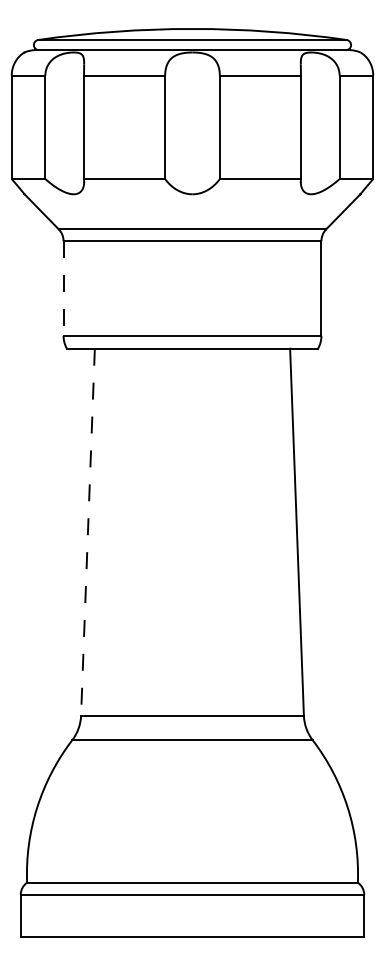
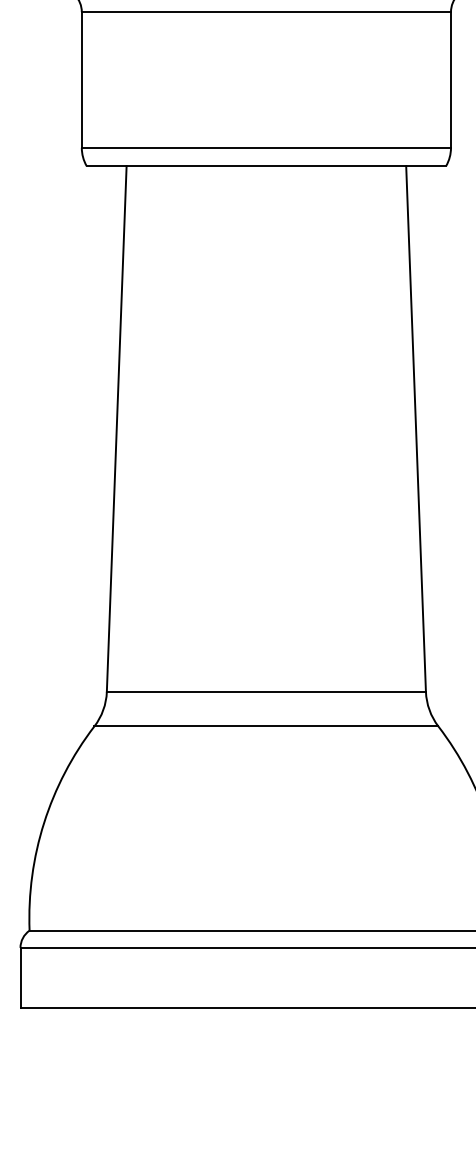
line: (63, 289) -> (81, 81), dashed -> solid
line: (87, 532) -> (116, 429), dashed -> solid

